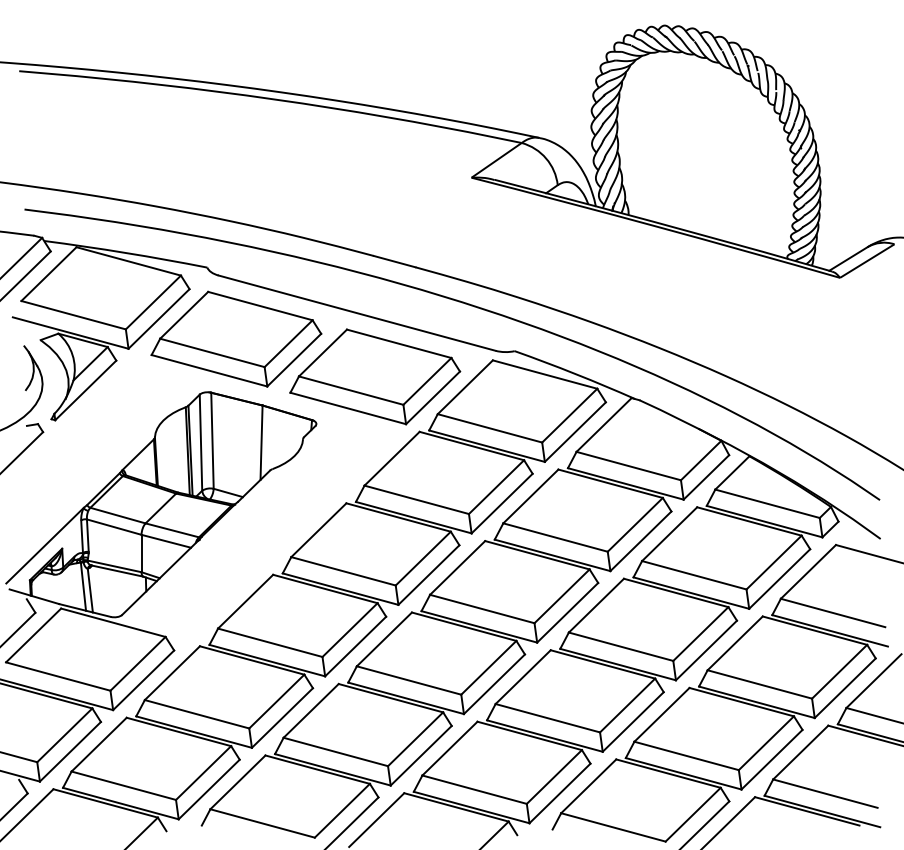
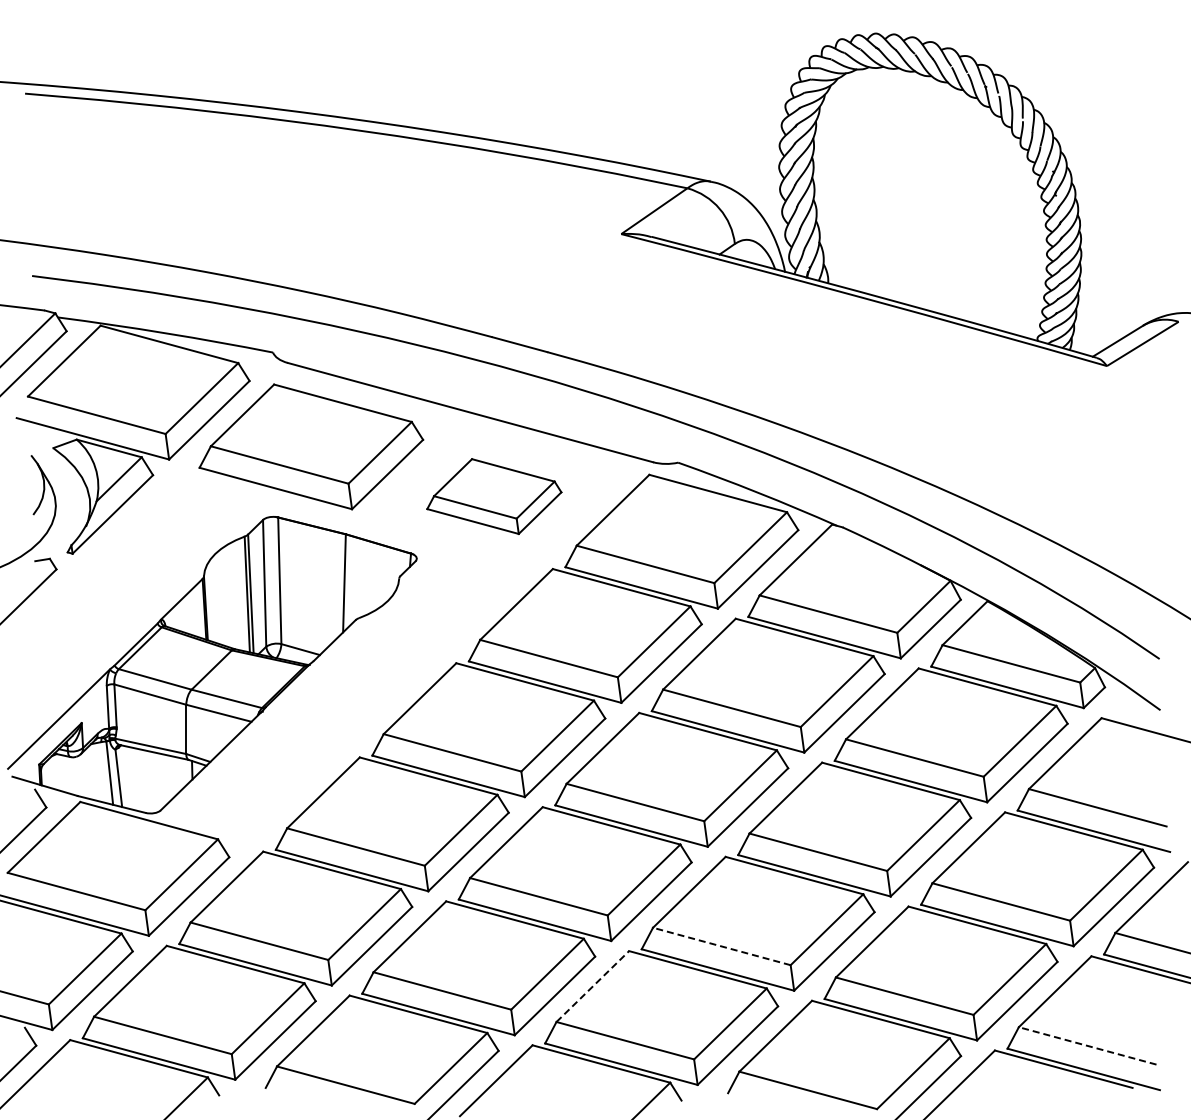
part: (375, 376) -> (494, 496), size x0.6
line: (547, 718) -> (721, 946), solid -> dashed
line: (449, 748) -> (592, 986), solid -> dashed
line: (825, 793) -> (1087, 1045), solid -> dashed

